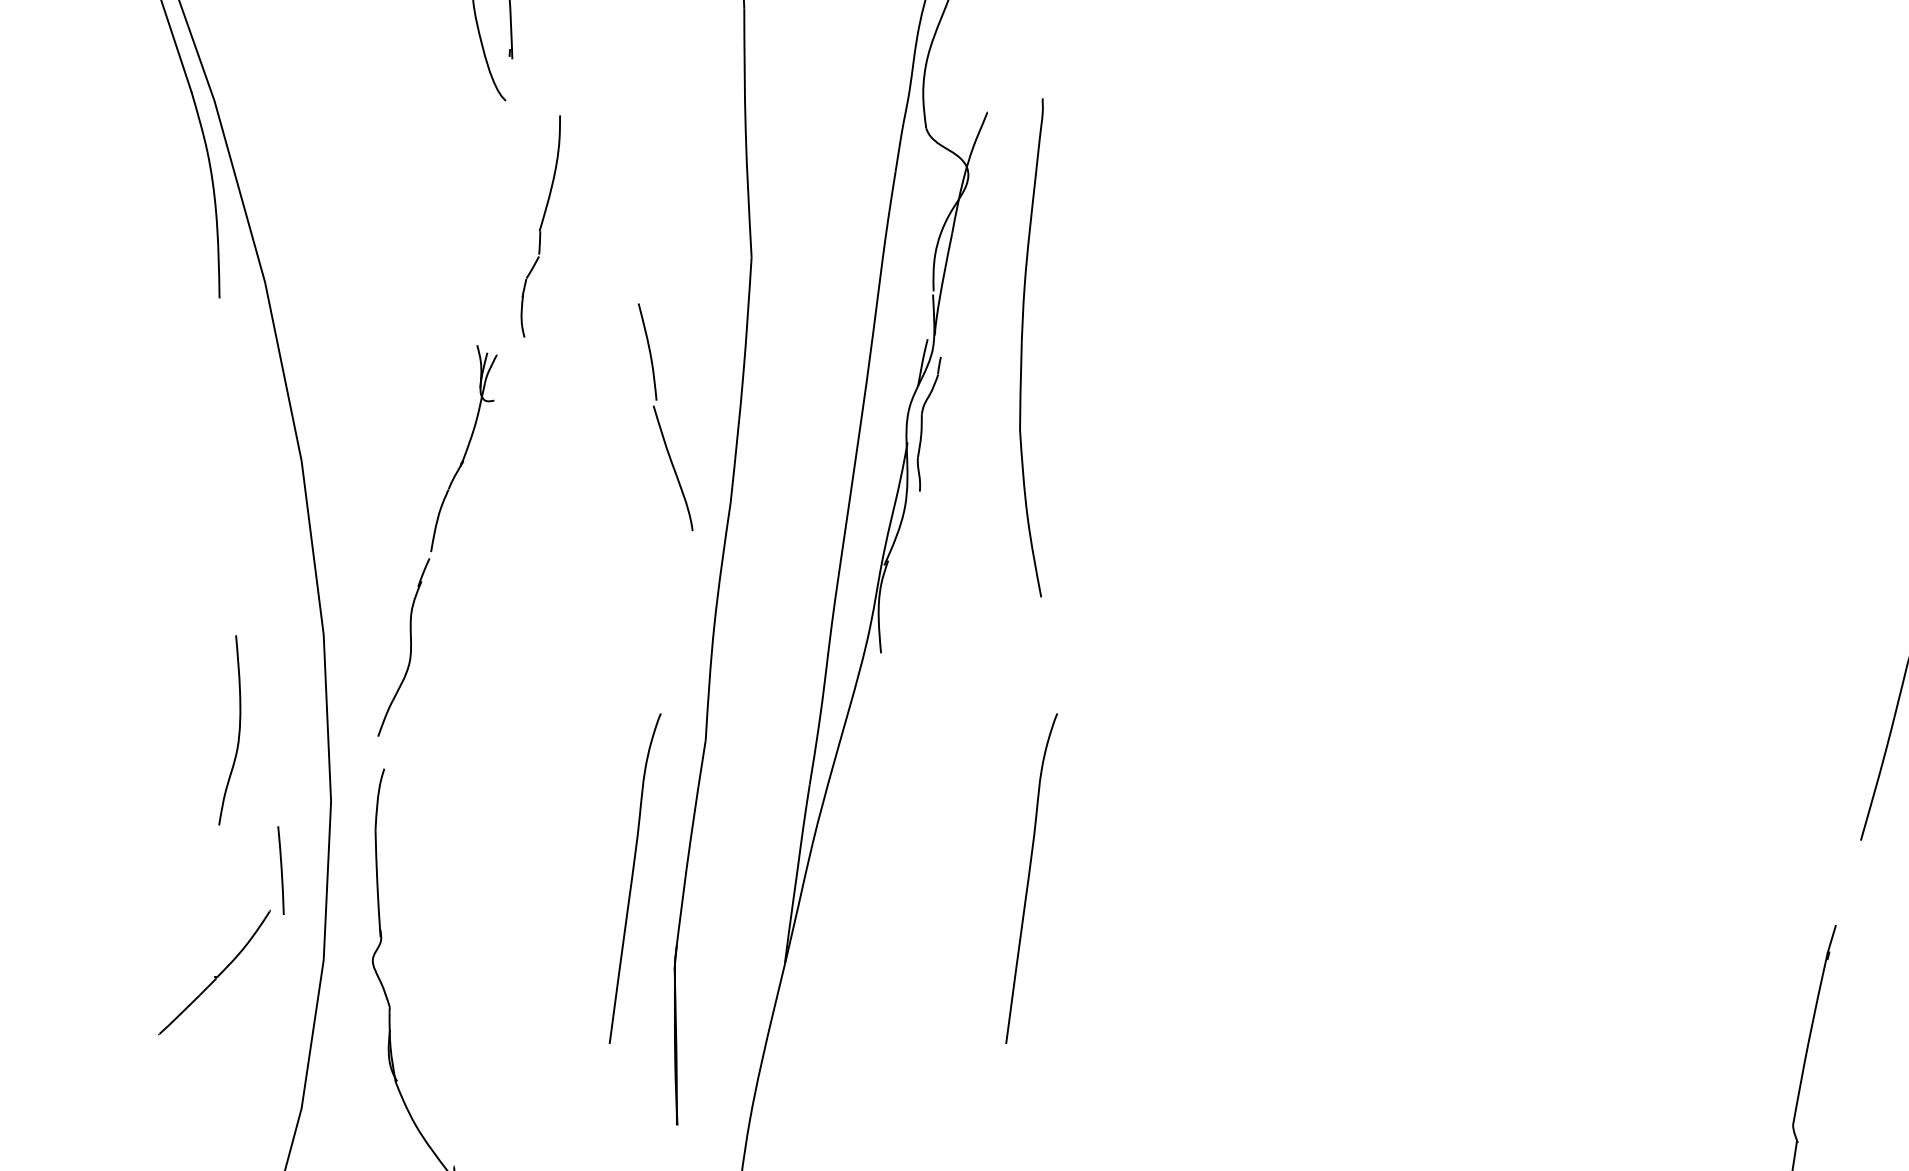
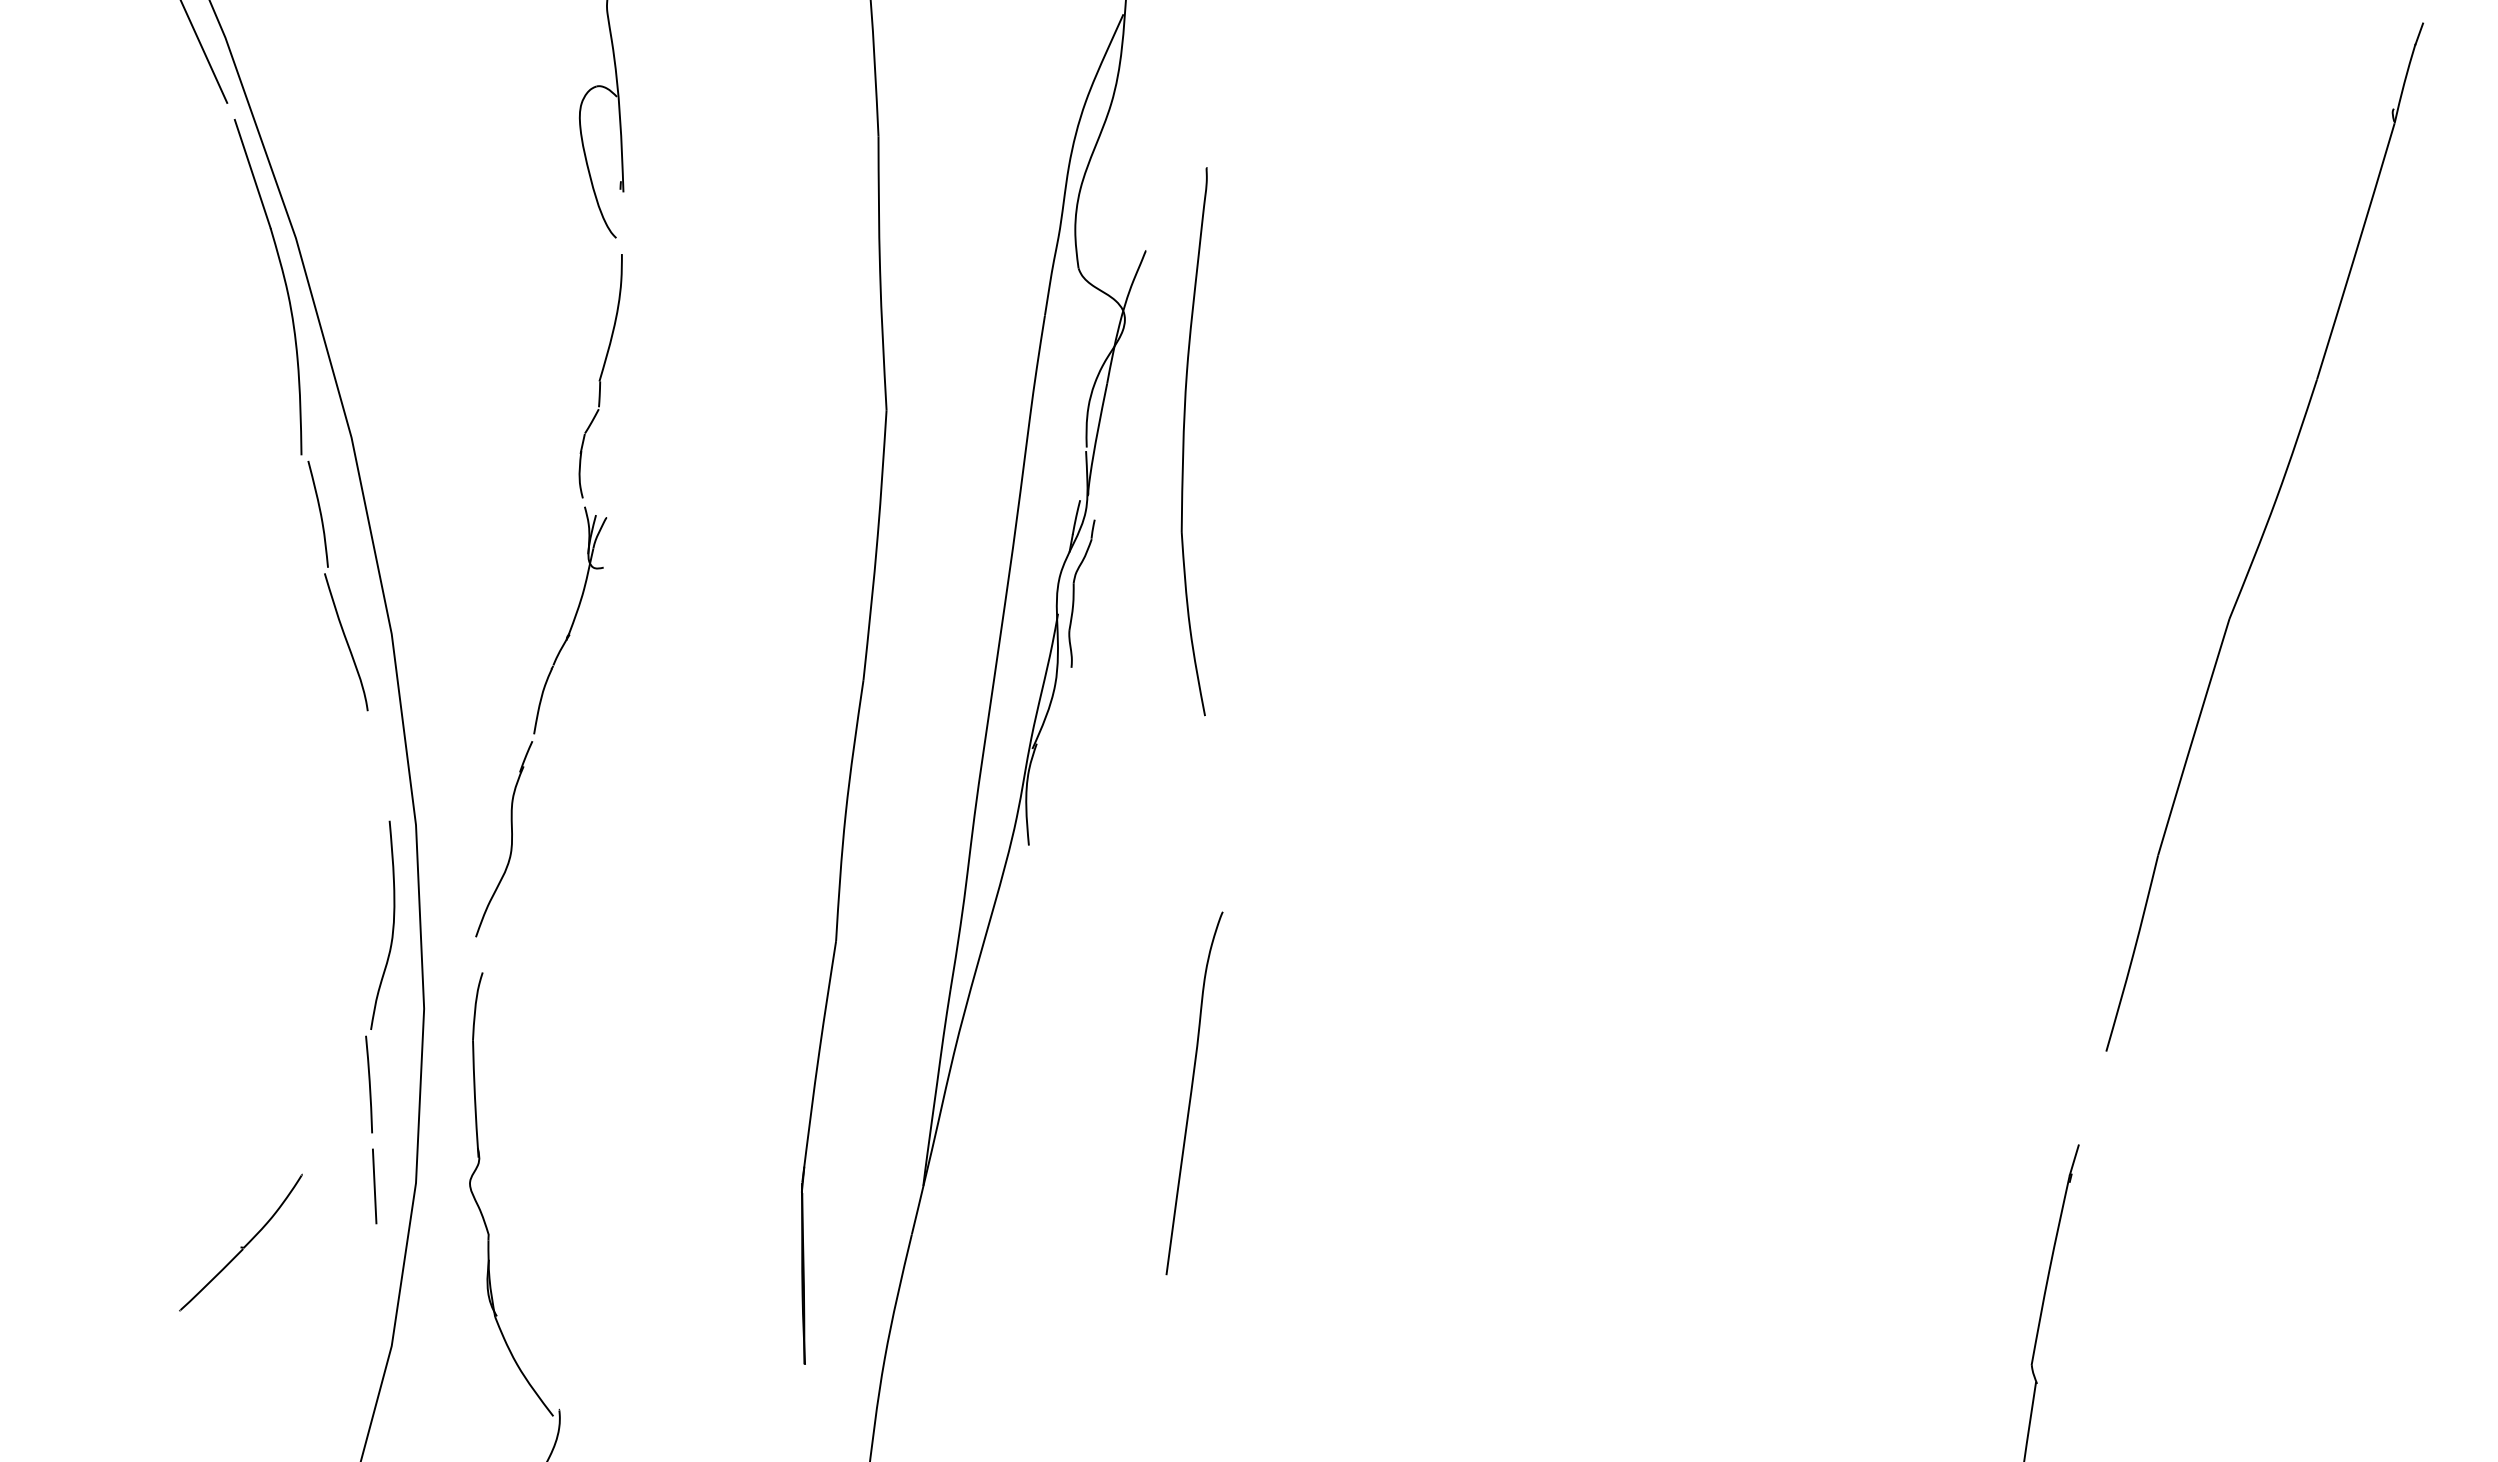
part: (540, 226) -> (600, 376), moved
part: (1022, 347) -> (1184, 441), moved
part: (658, 419) -> (330, 588), moved
curve: (238, 729) -> (392, 924), moved
curve: (633, 877) -> (756, 1092), removed
line: (285, 963) -> (374, 1186), added
part: (214, 972) -> (240, 1242), moved

